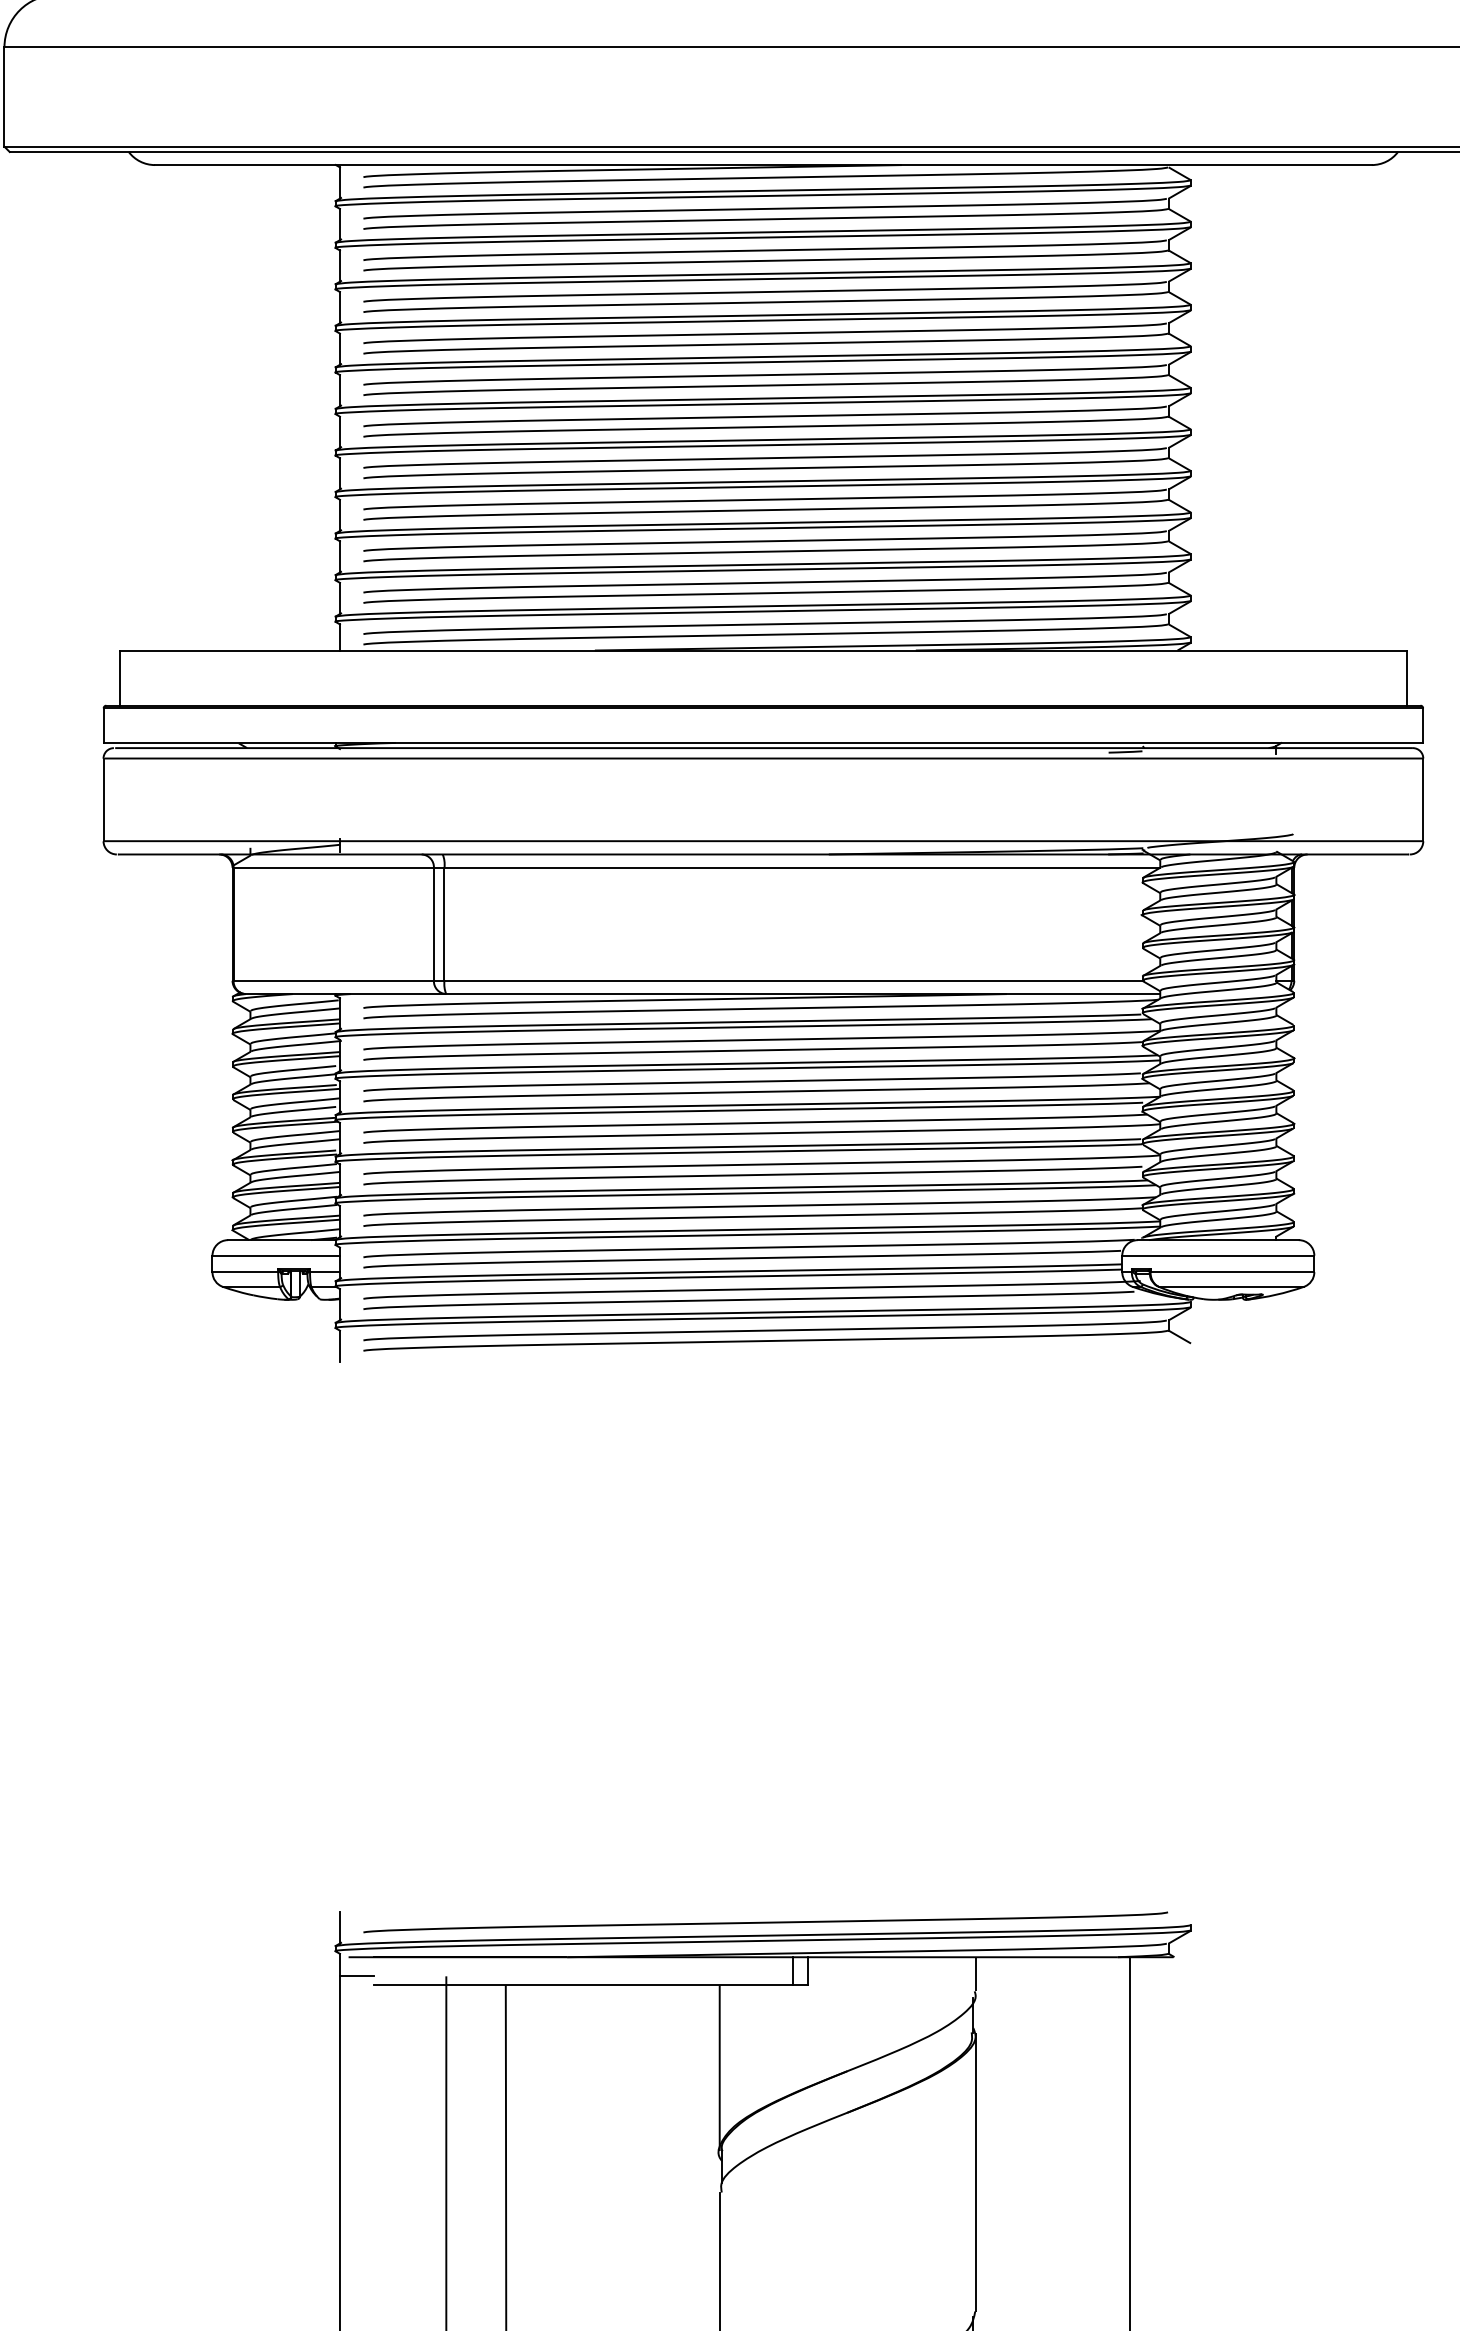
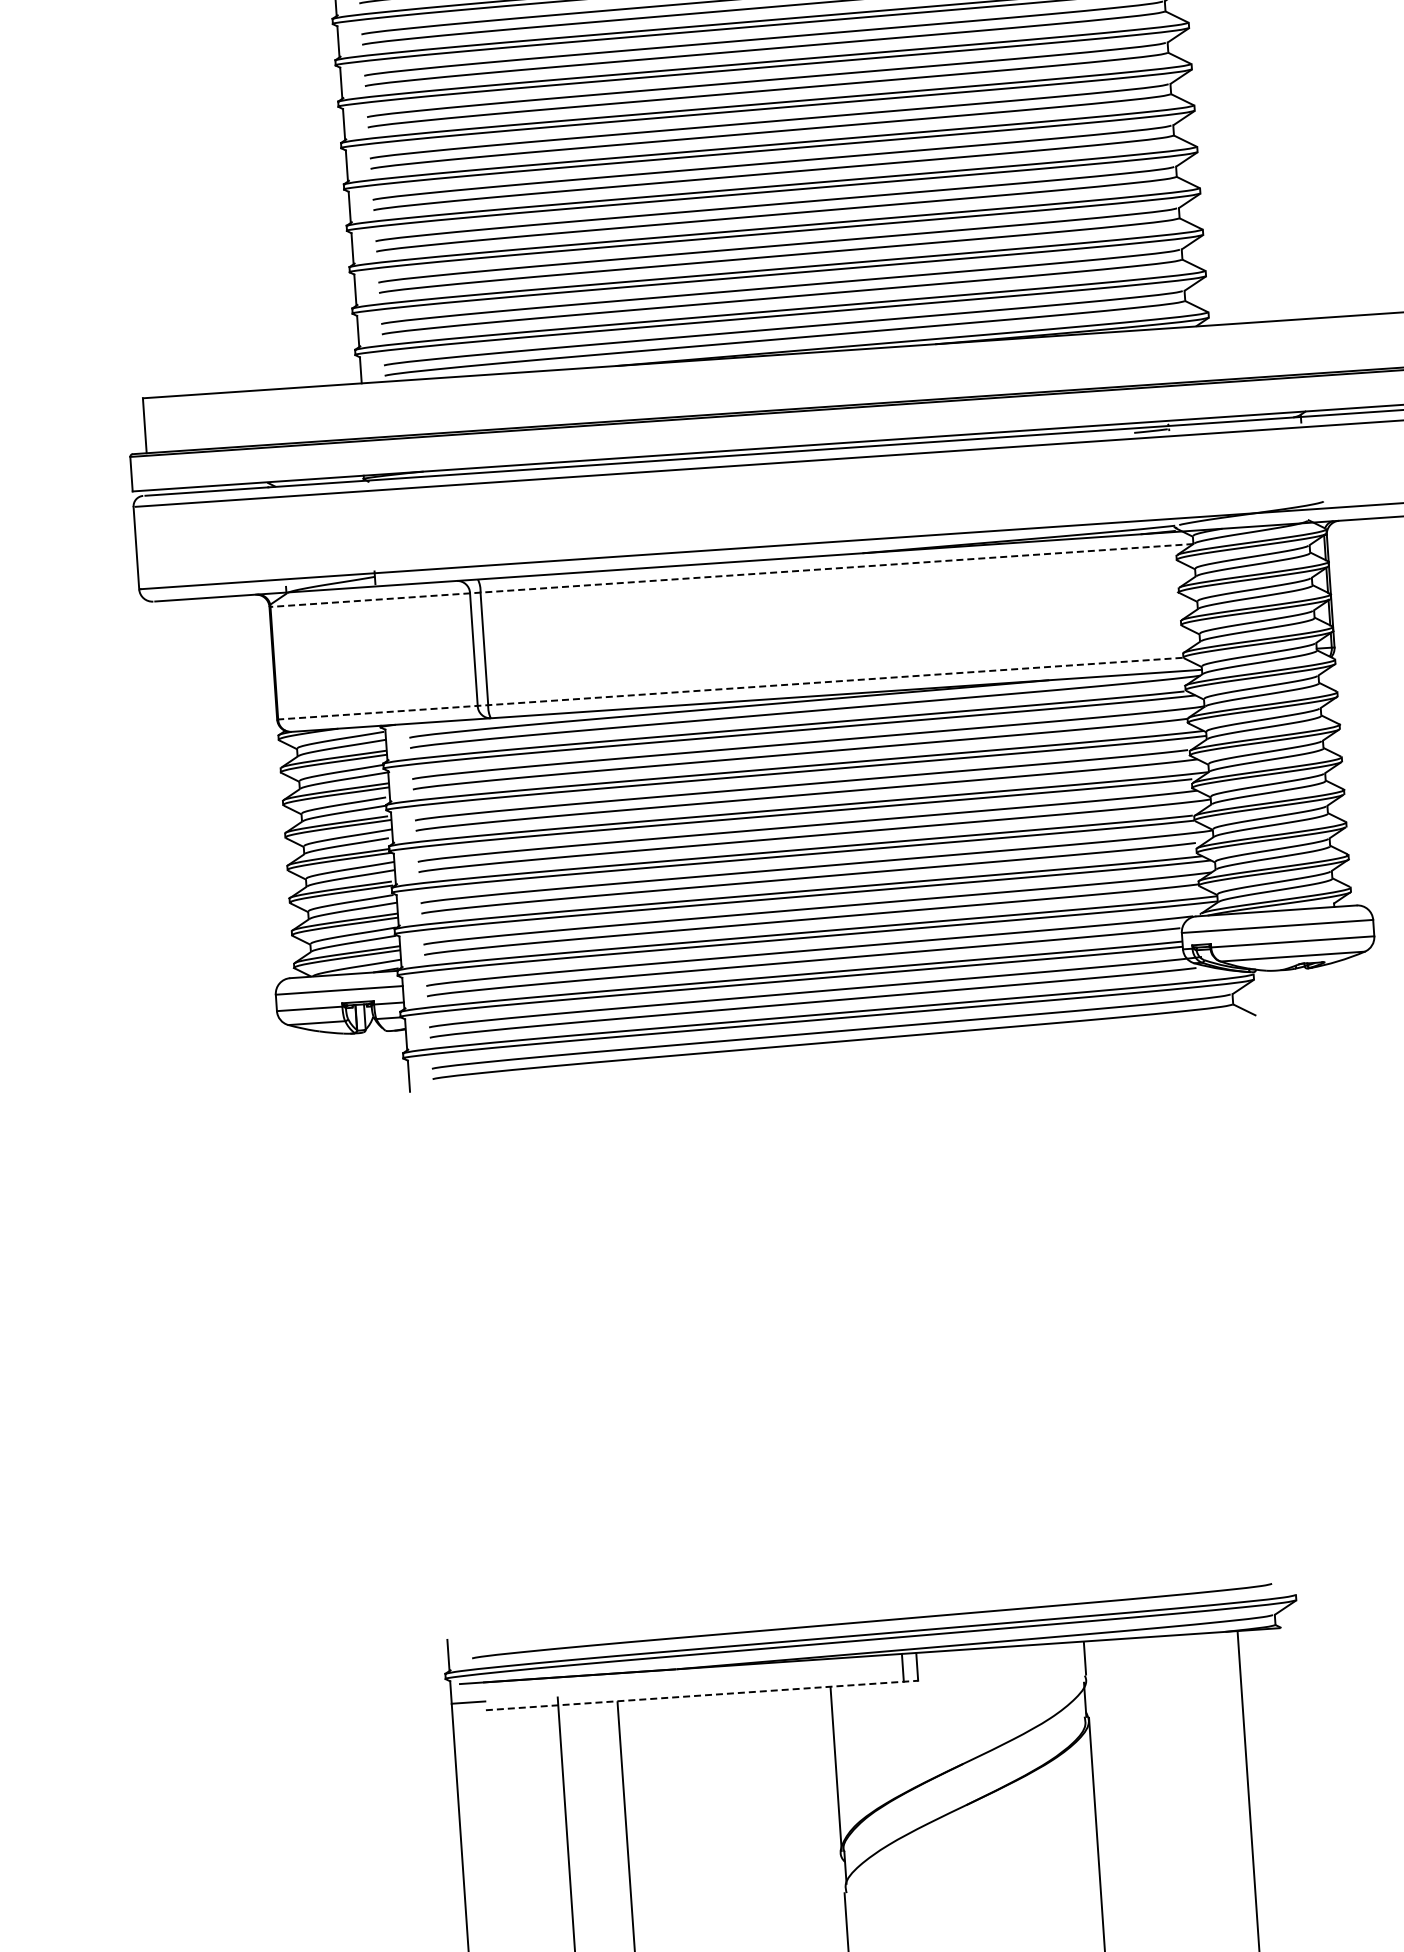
line: (696, 867) -> (731, 575), solid -> dashed
line: (688, 980) -> (731, 688), solid -> dashed
line: (591, 1985) -> (702, 1695), solid -> dashed

